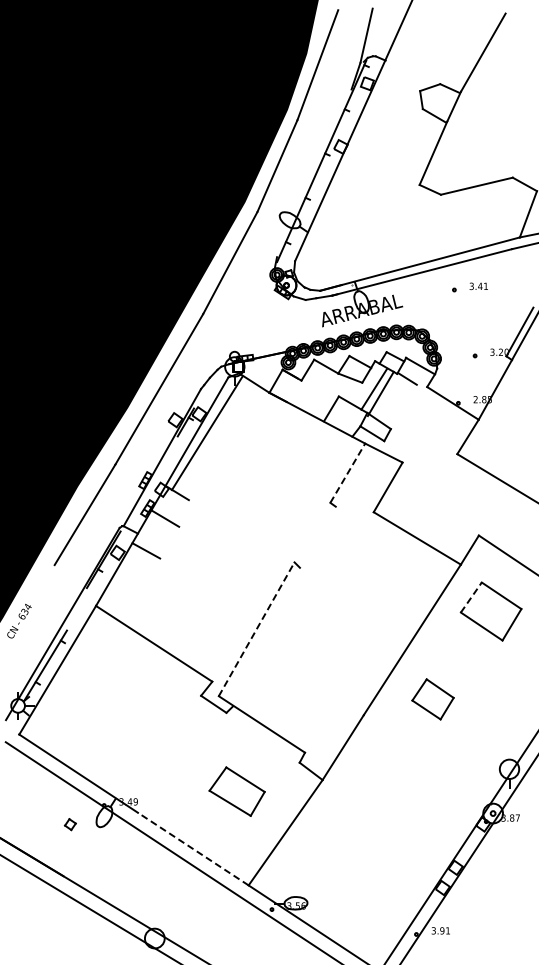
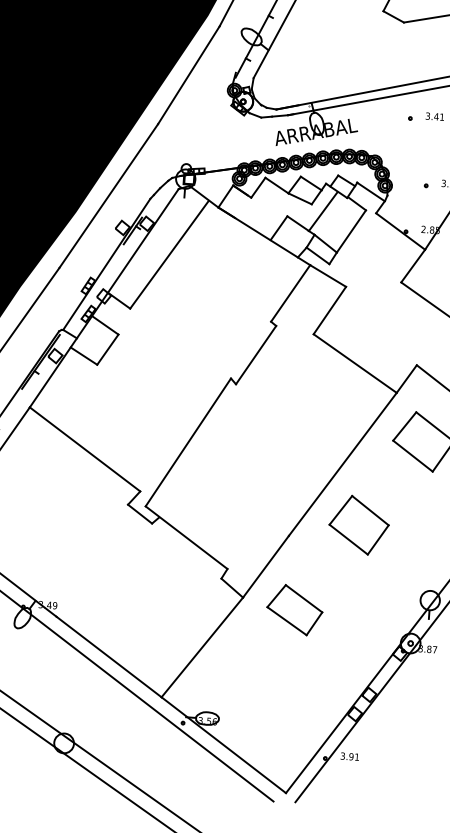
line: (380, 393) -> (351, 230), moved
line: (206, 433) -> (168, 254), moved
line: (348, 472) -> (291, 292), dashed -> solid
line: (317, 536) -> (255, 354), added
line: (169, 542) -> (107, 349), added
line: (471, 597) -> (404, 426), dashed -> solid
line: (256, 629) -> (188, 442), dashed -> solid
part: (432, 699) -> (358, 525), size x1.43
part: (236, 791) -> (294, 609), moved
line: (192, 848) -> (108, 656), dashed -> solid

